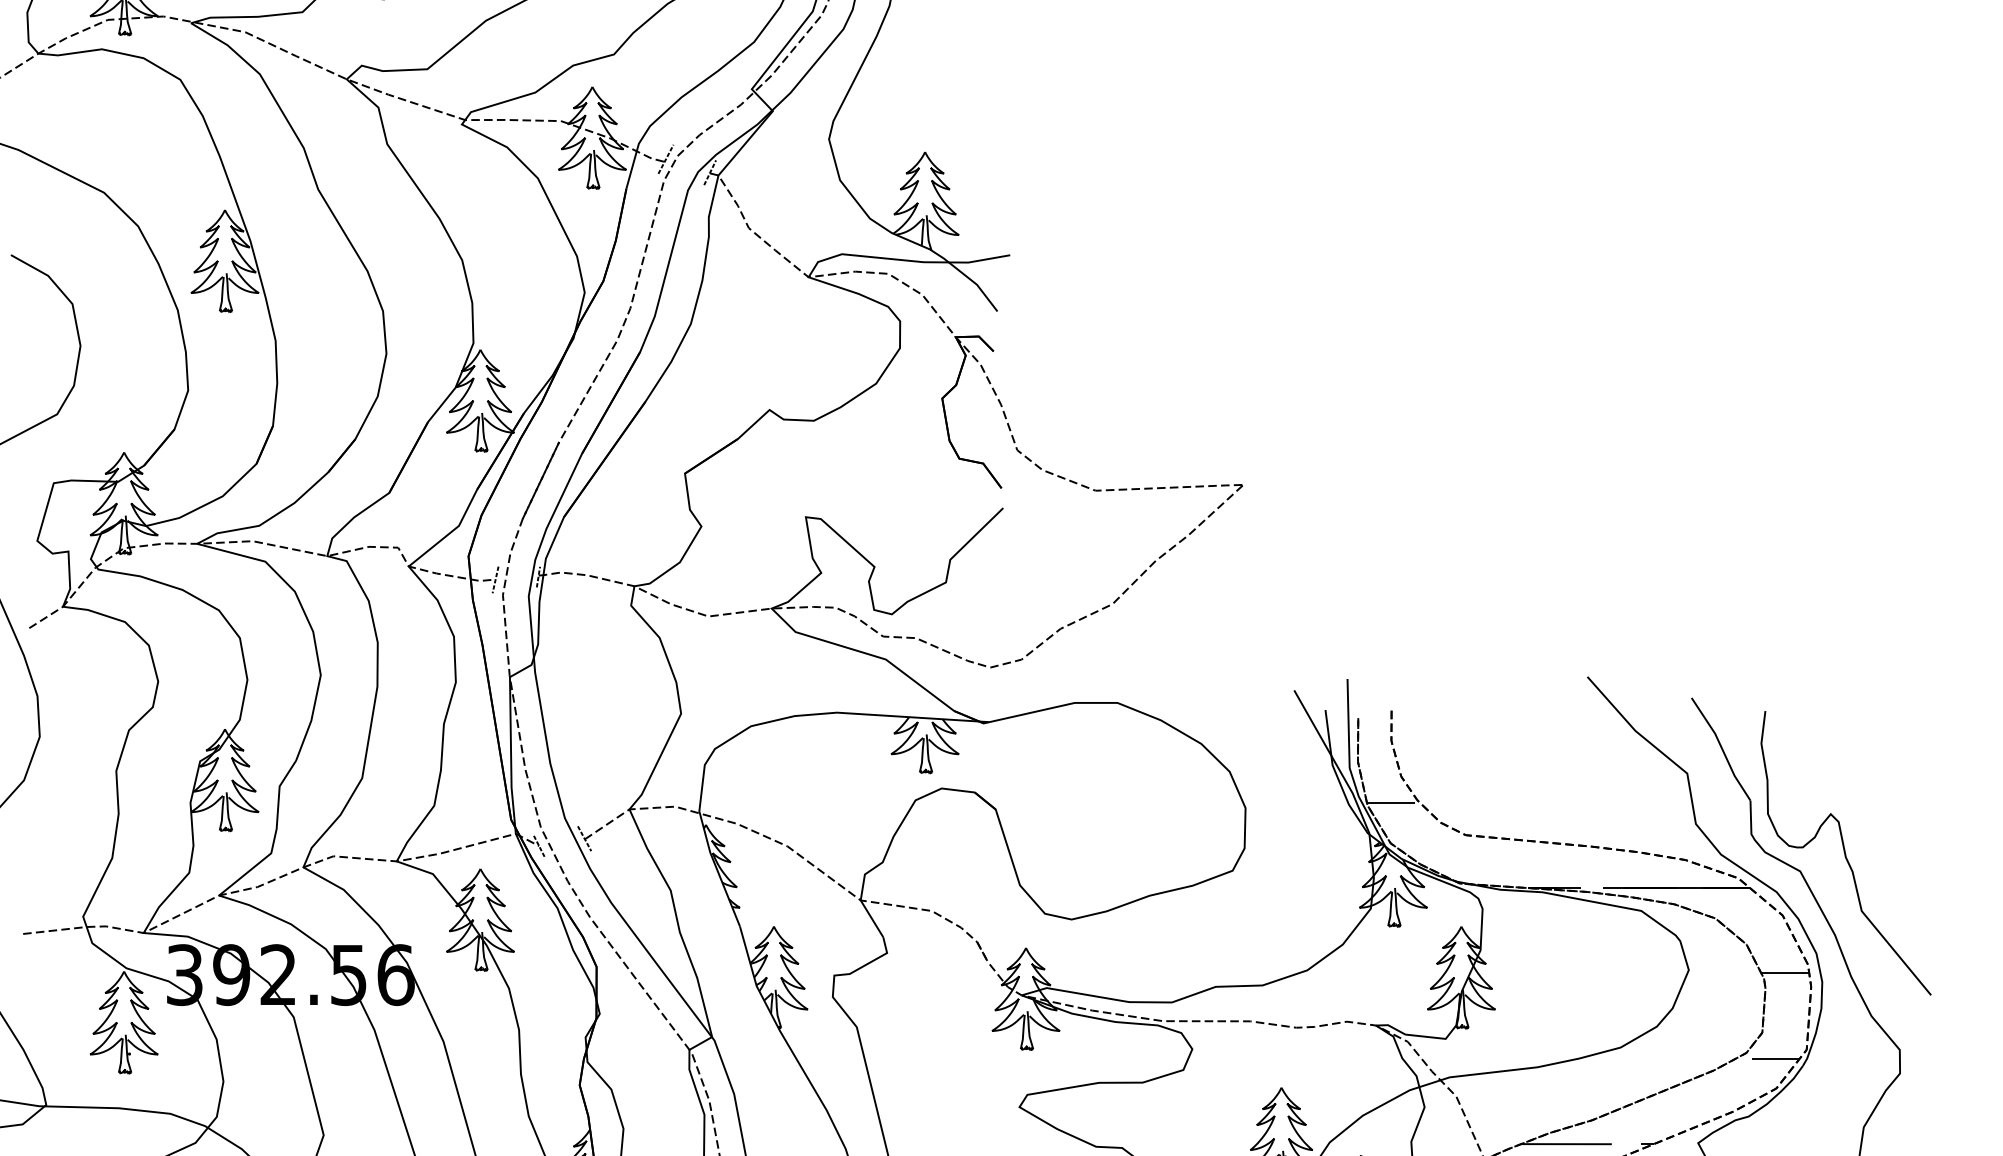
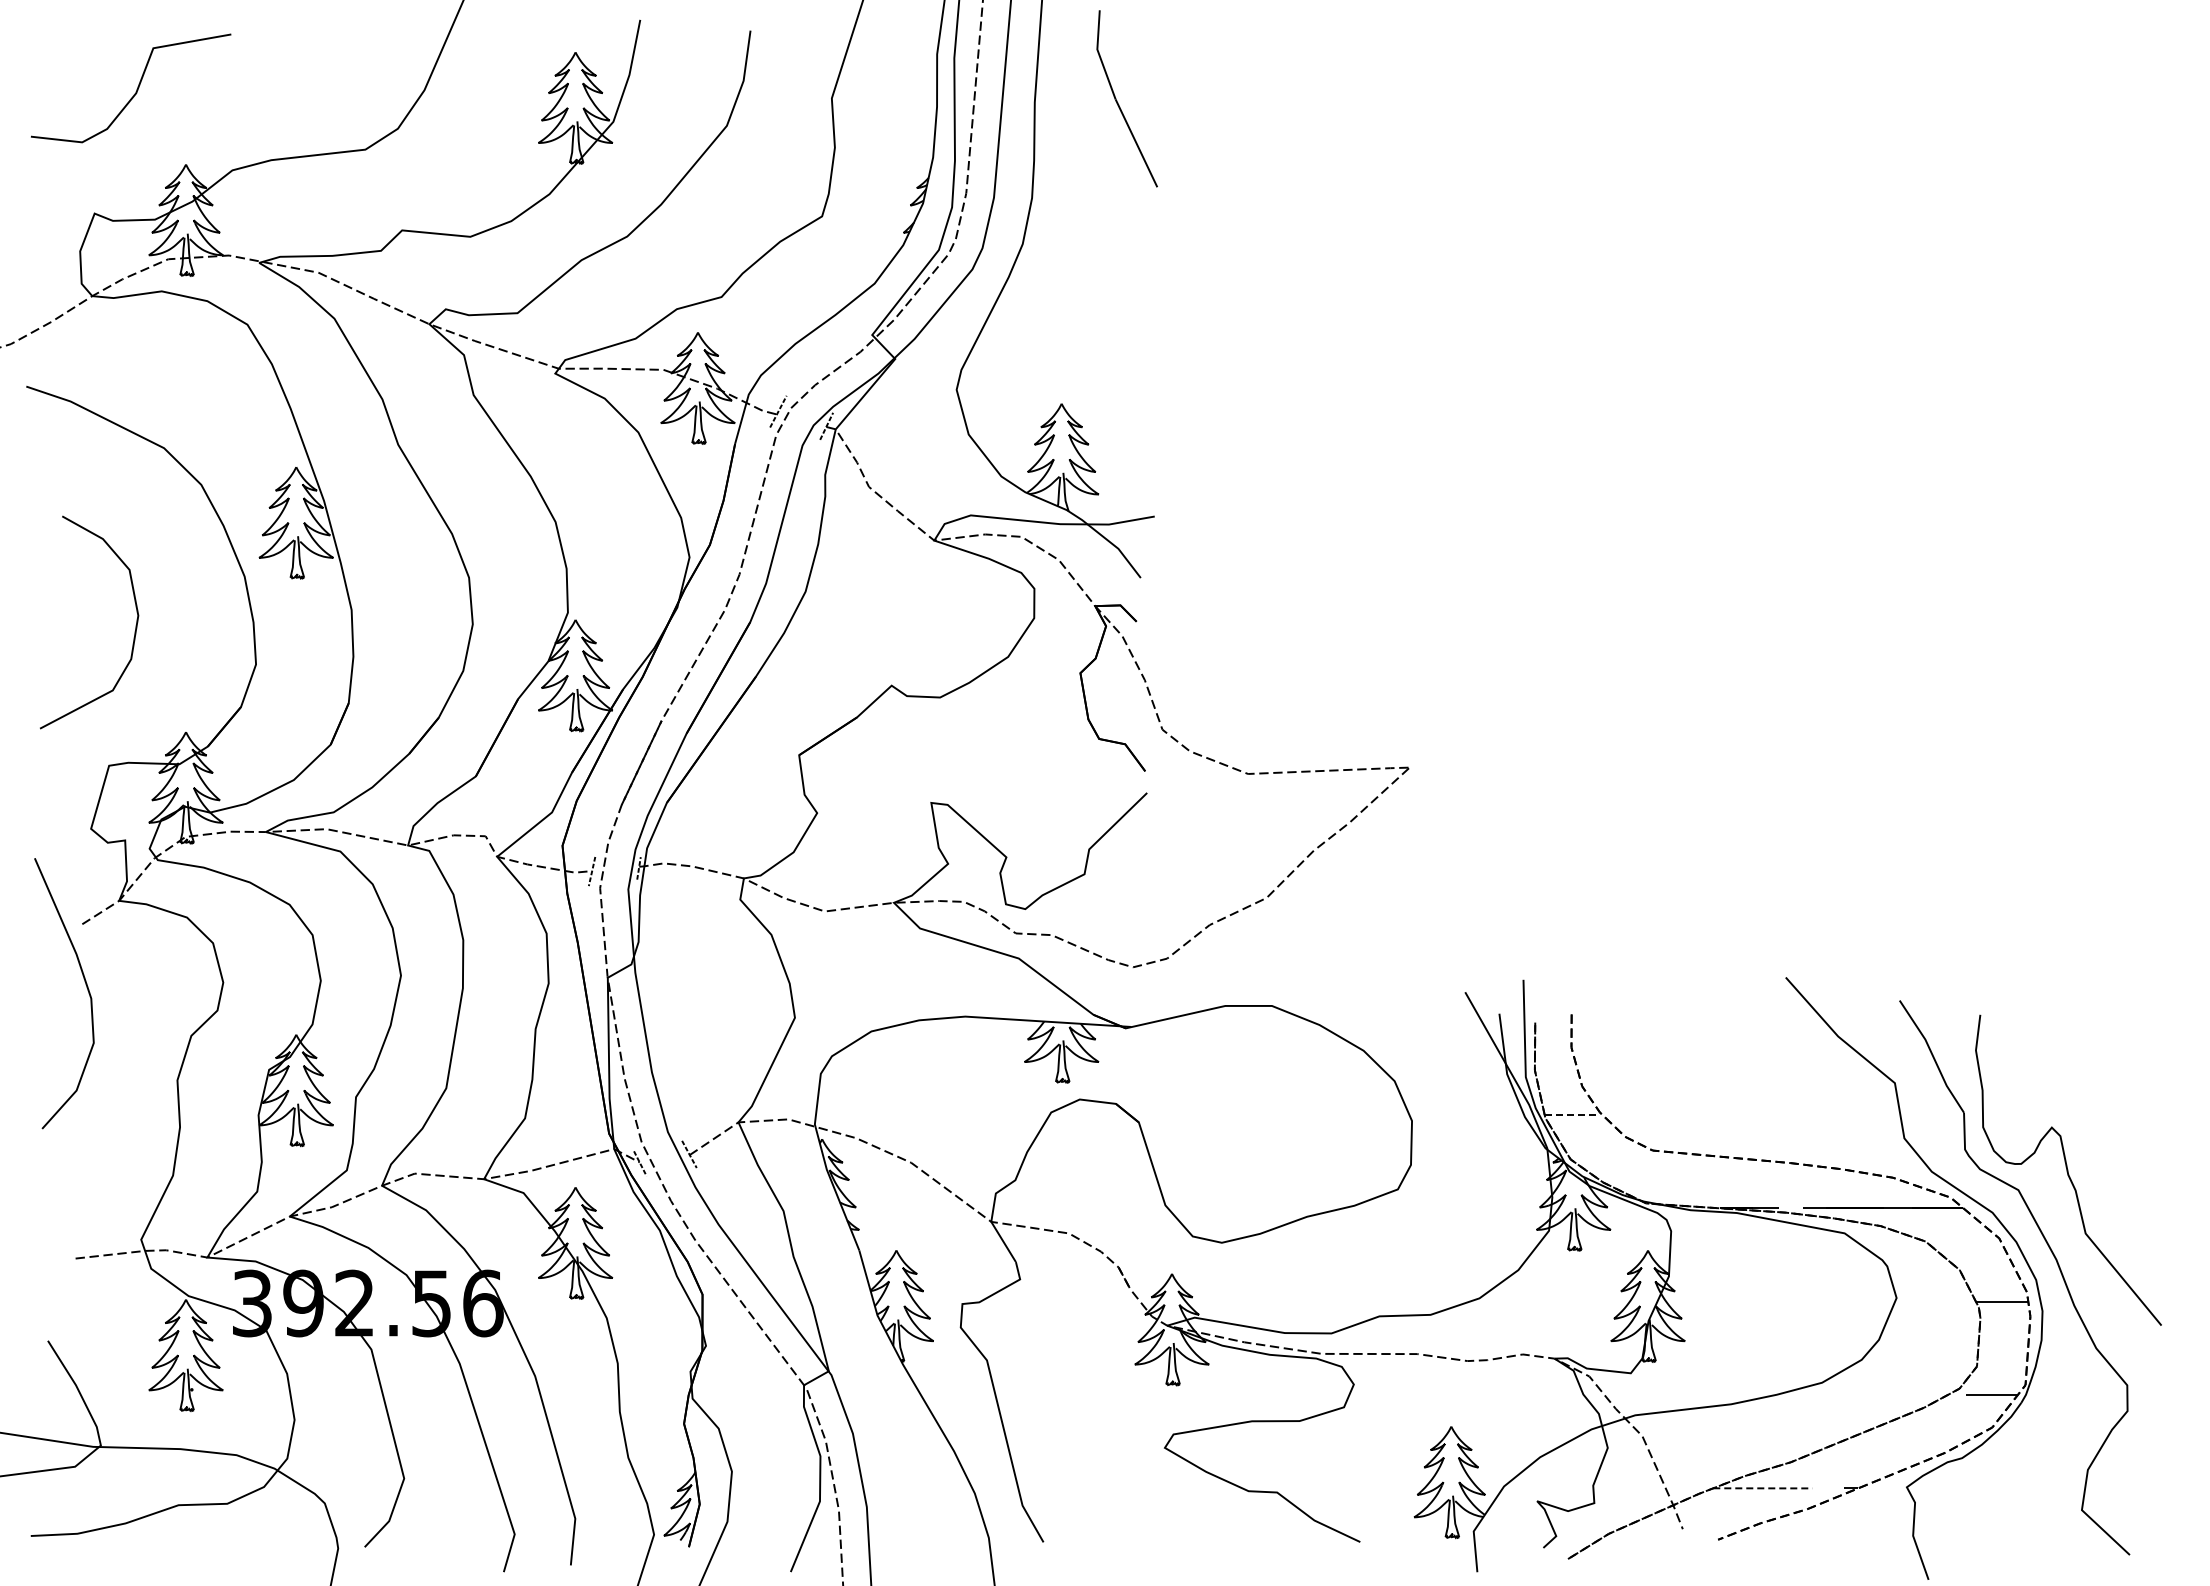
line: (1391, 803) -> (1571, 1115), solid -> dashed
line: (1566, 1144) -> (1762, 1488), solid -> dashed

